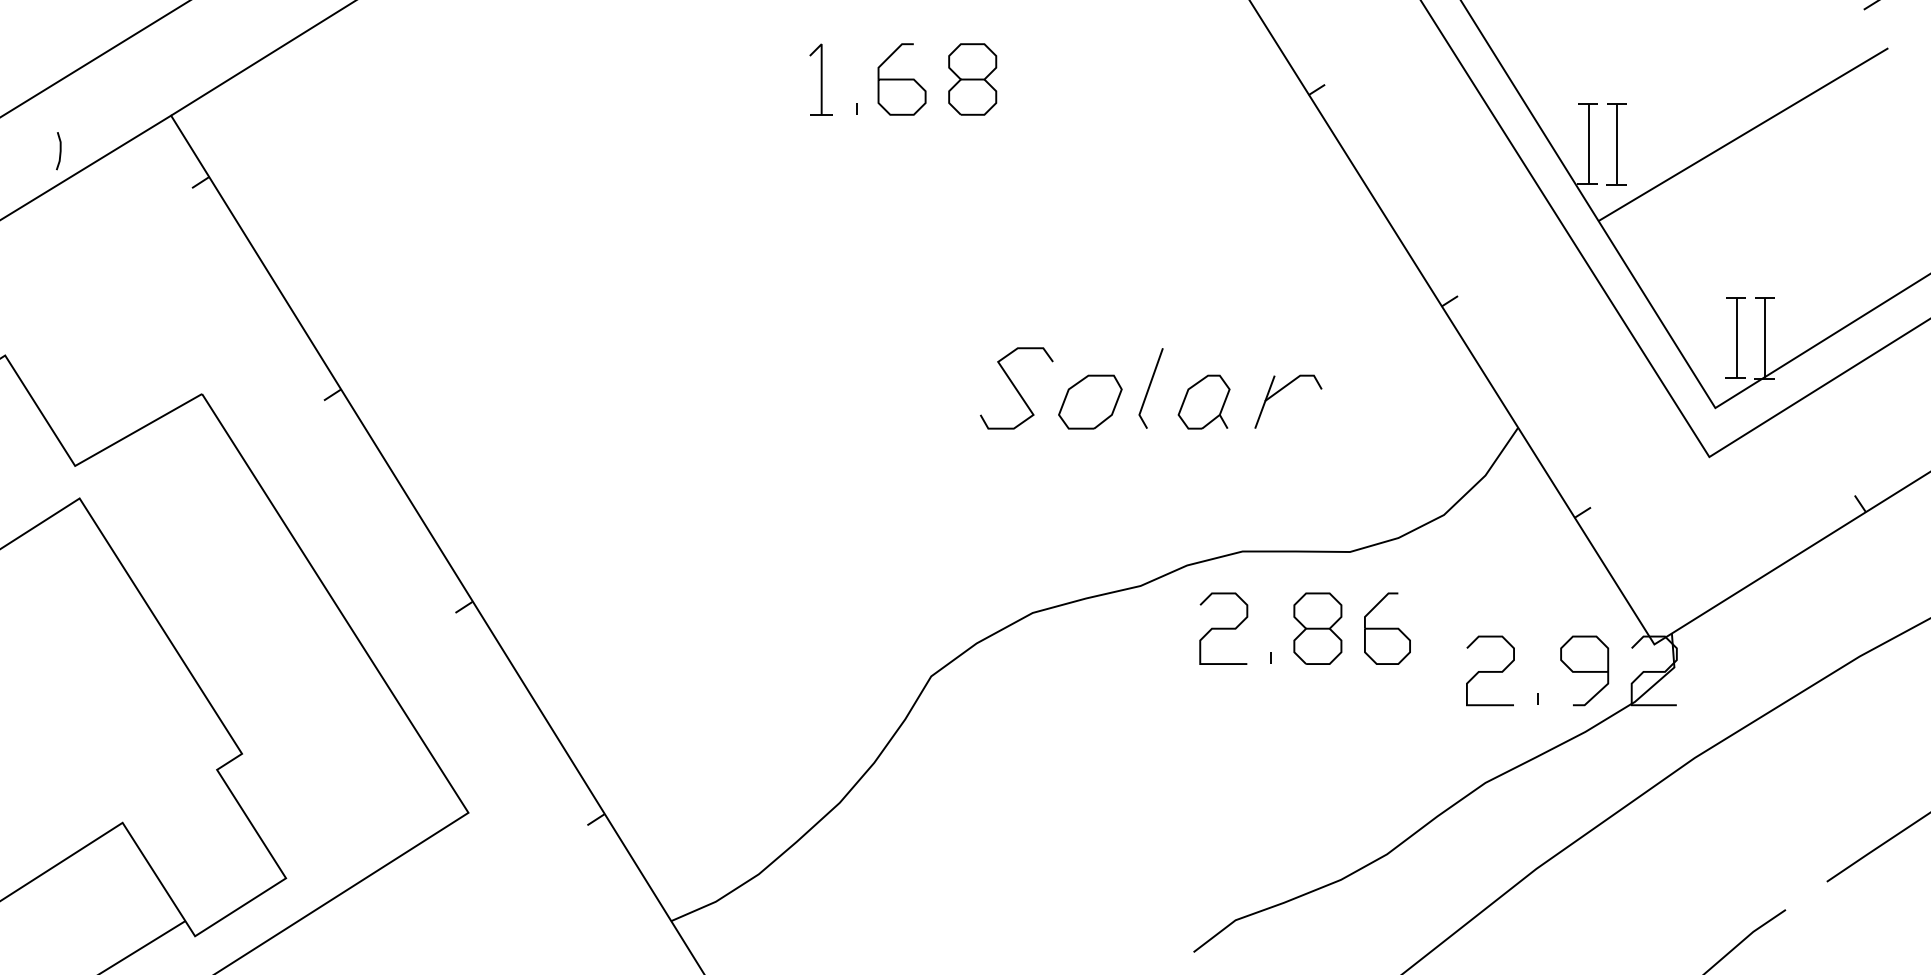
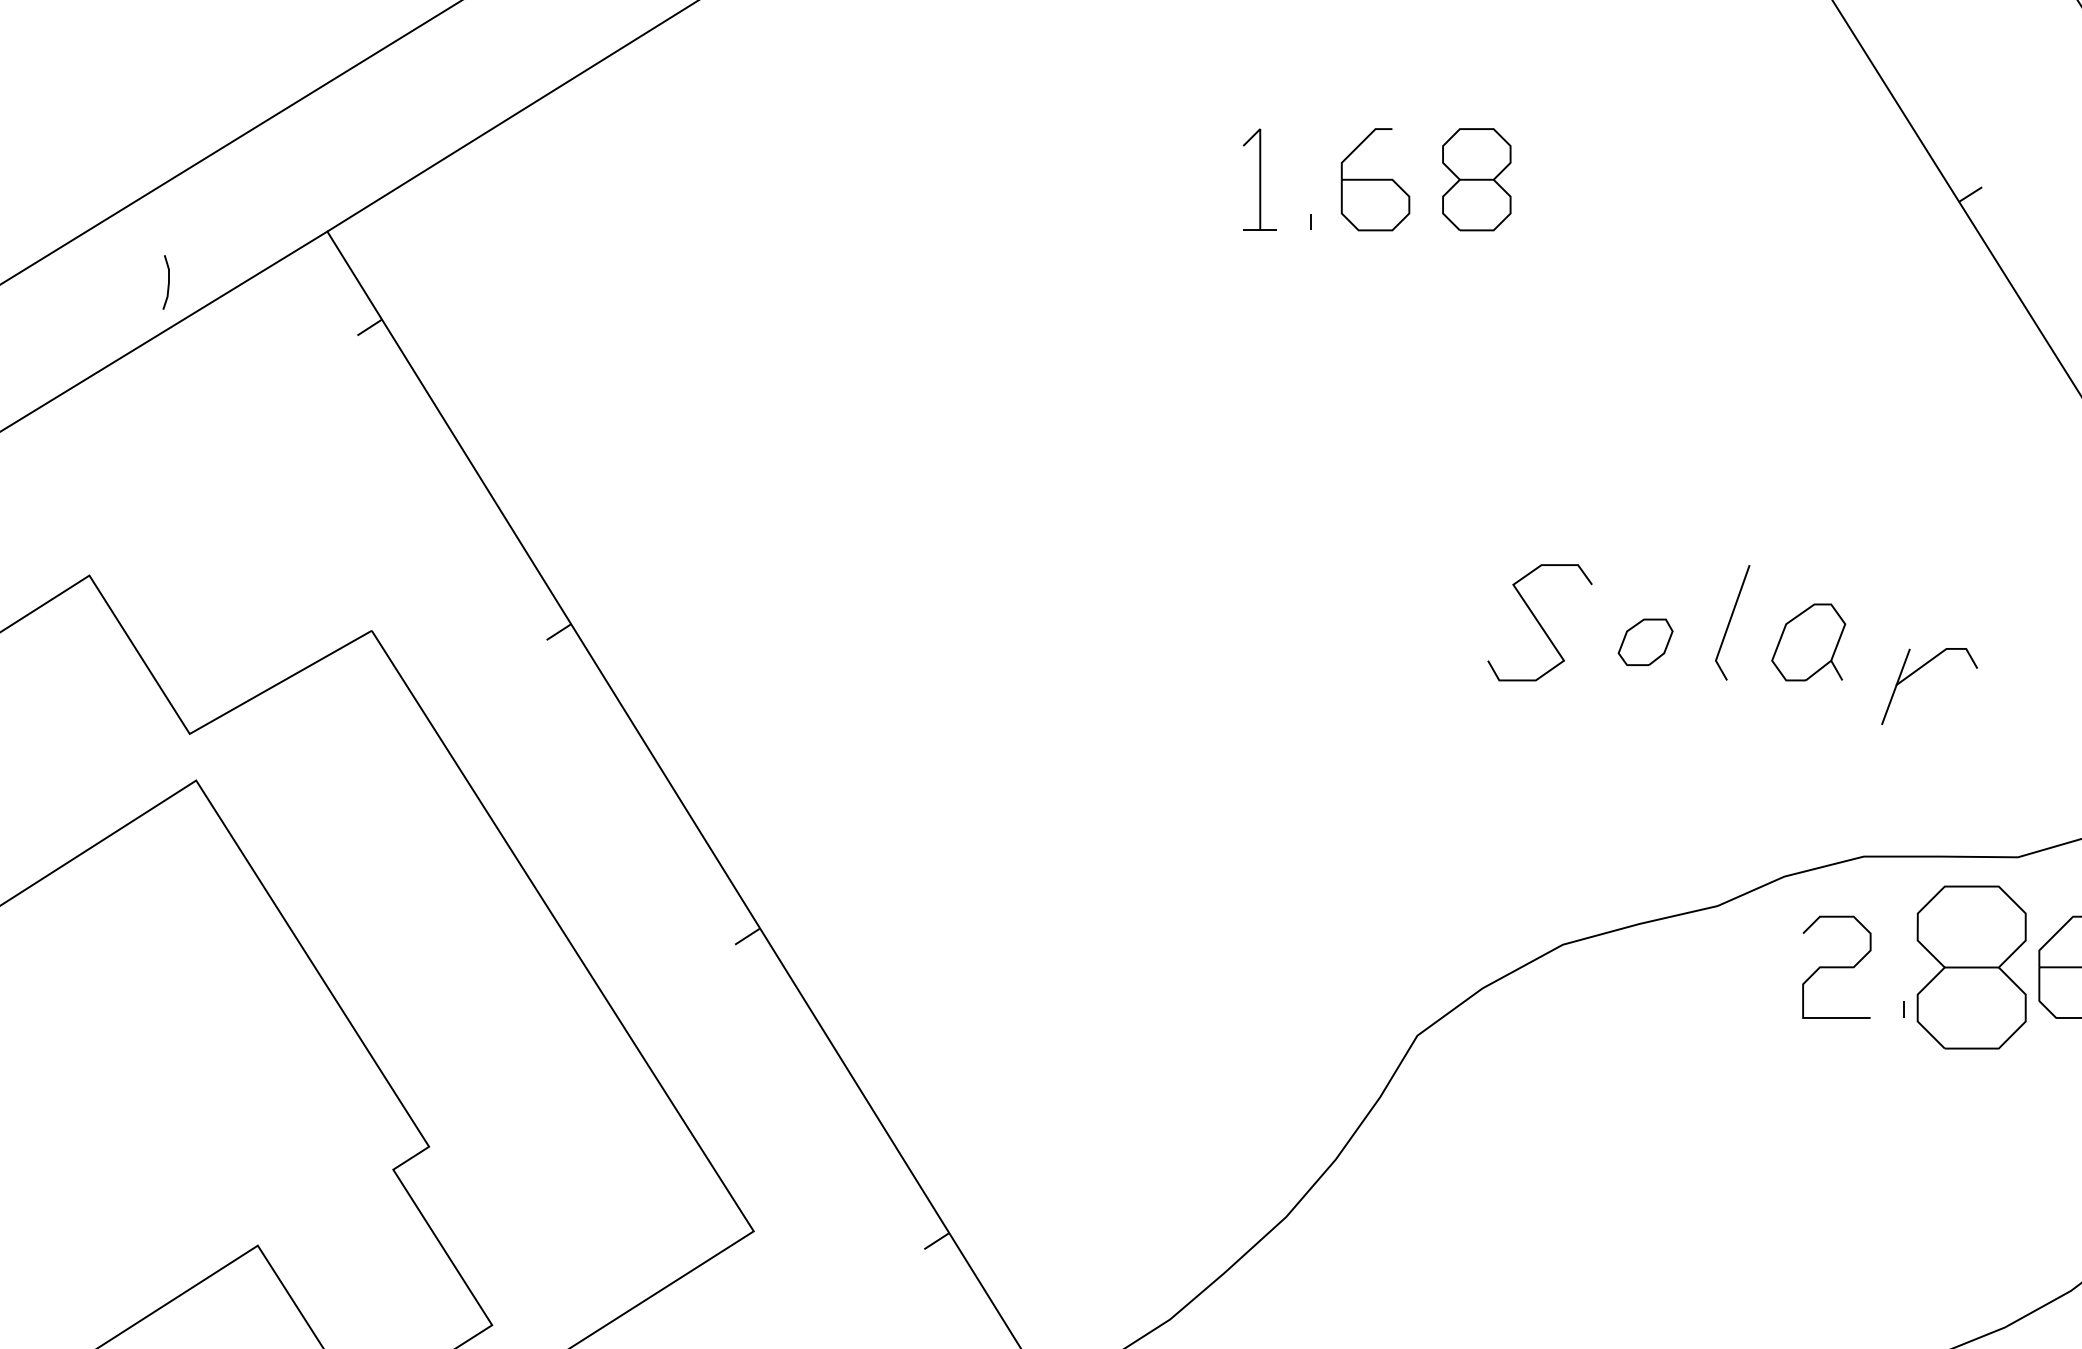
part: (1280, 391) -> (1918, 671), moved
part: (1090, 401) -> (1645, 641), size x0.6
part: (1317, 628) -> (1971, 967), size x1.6

